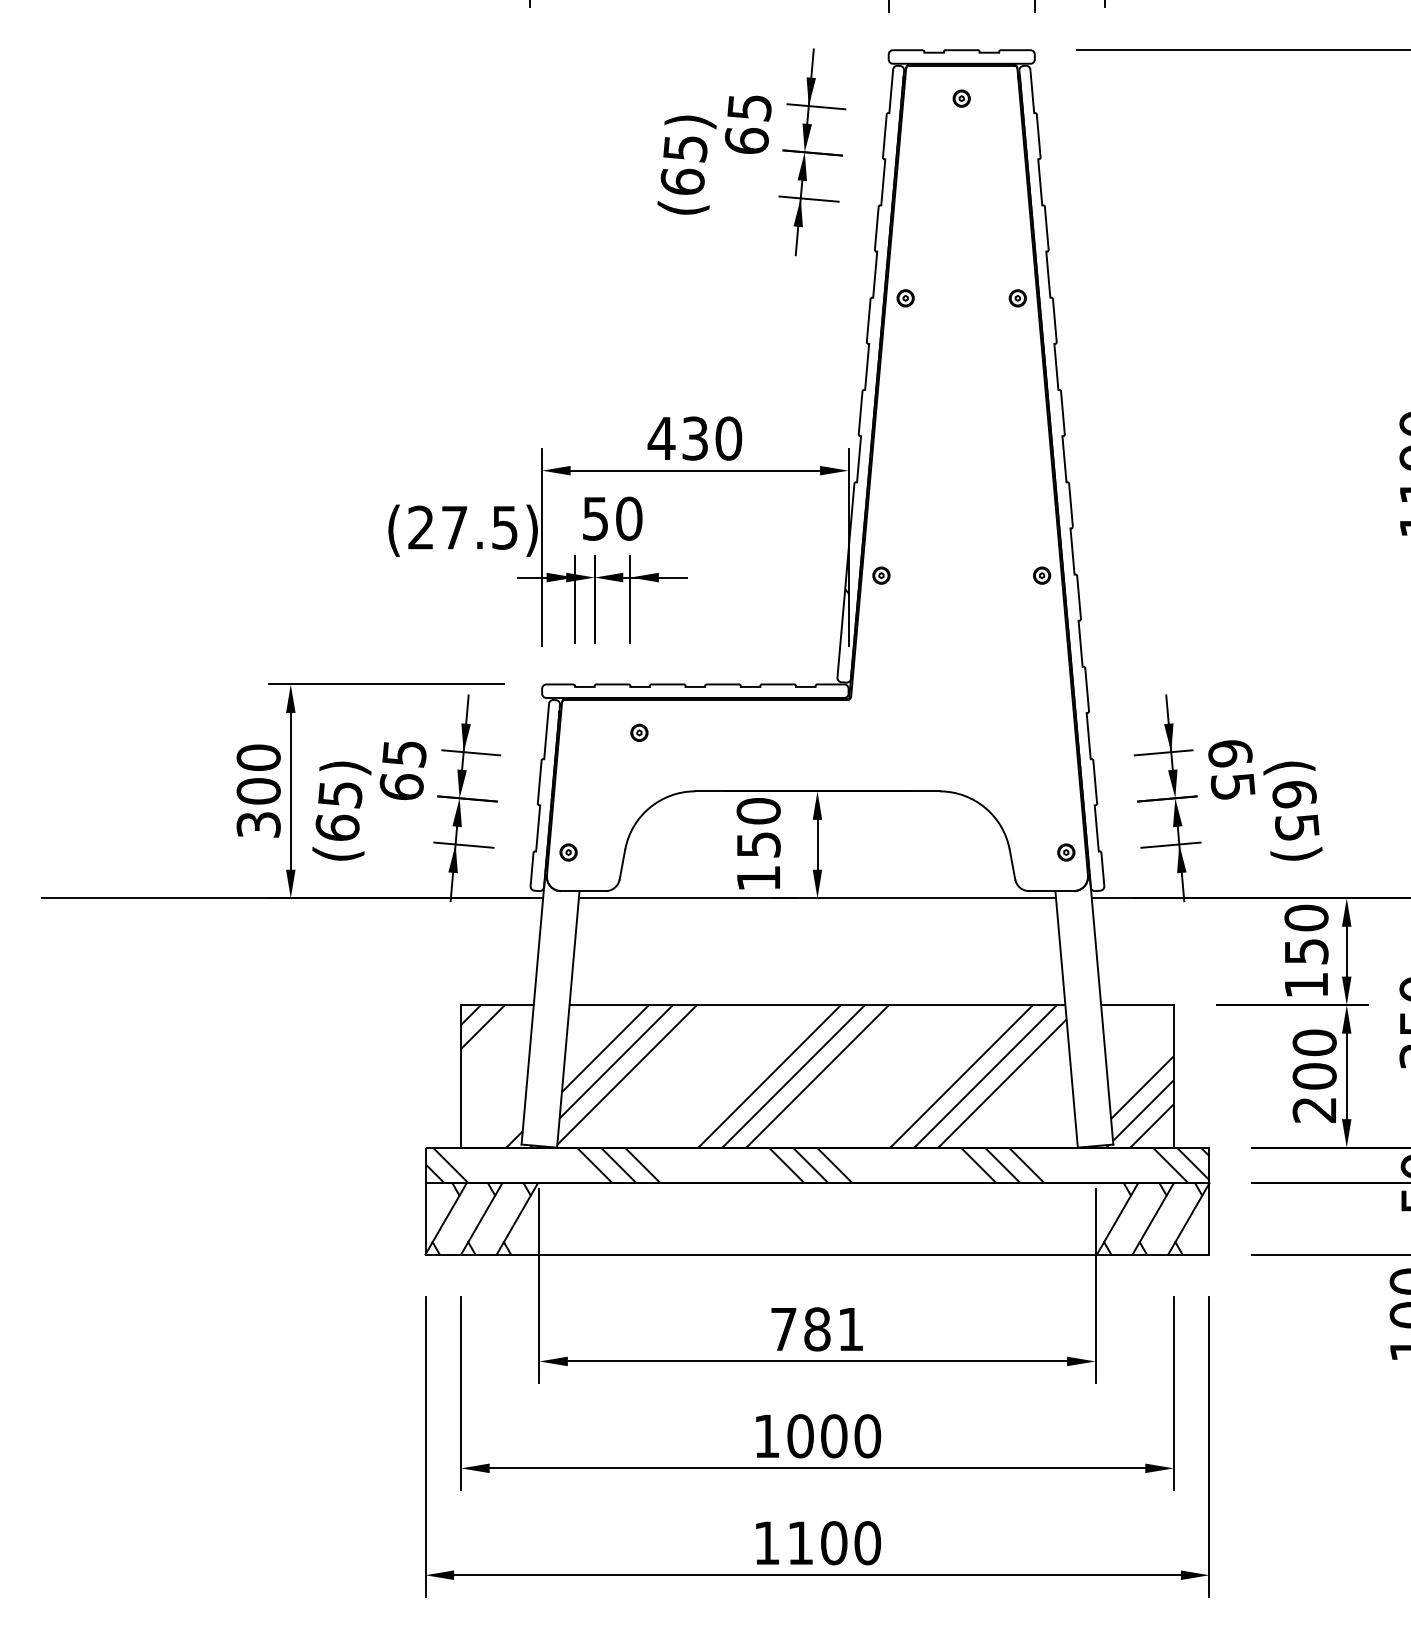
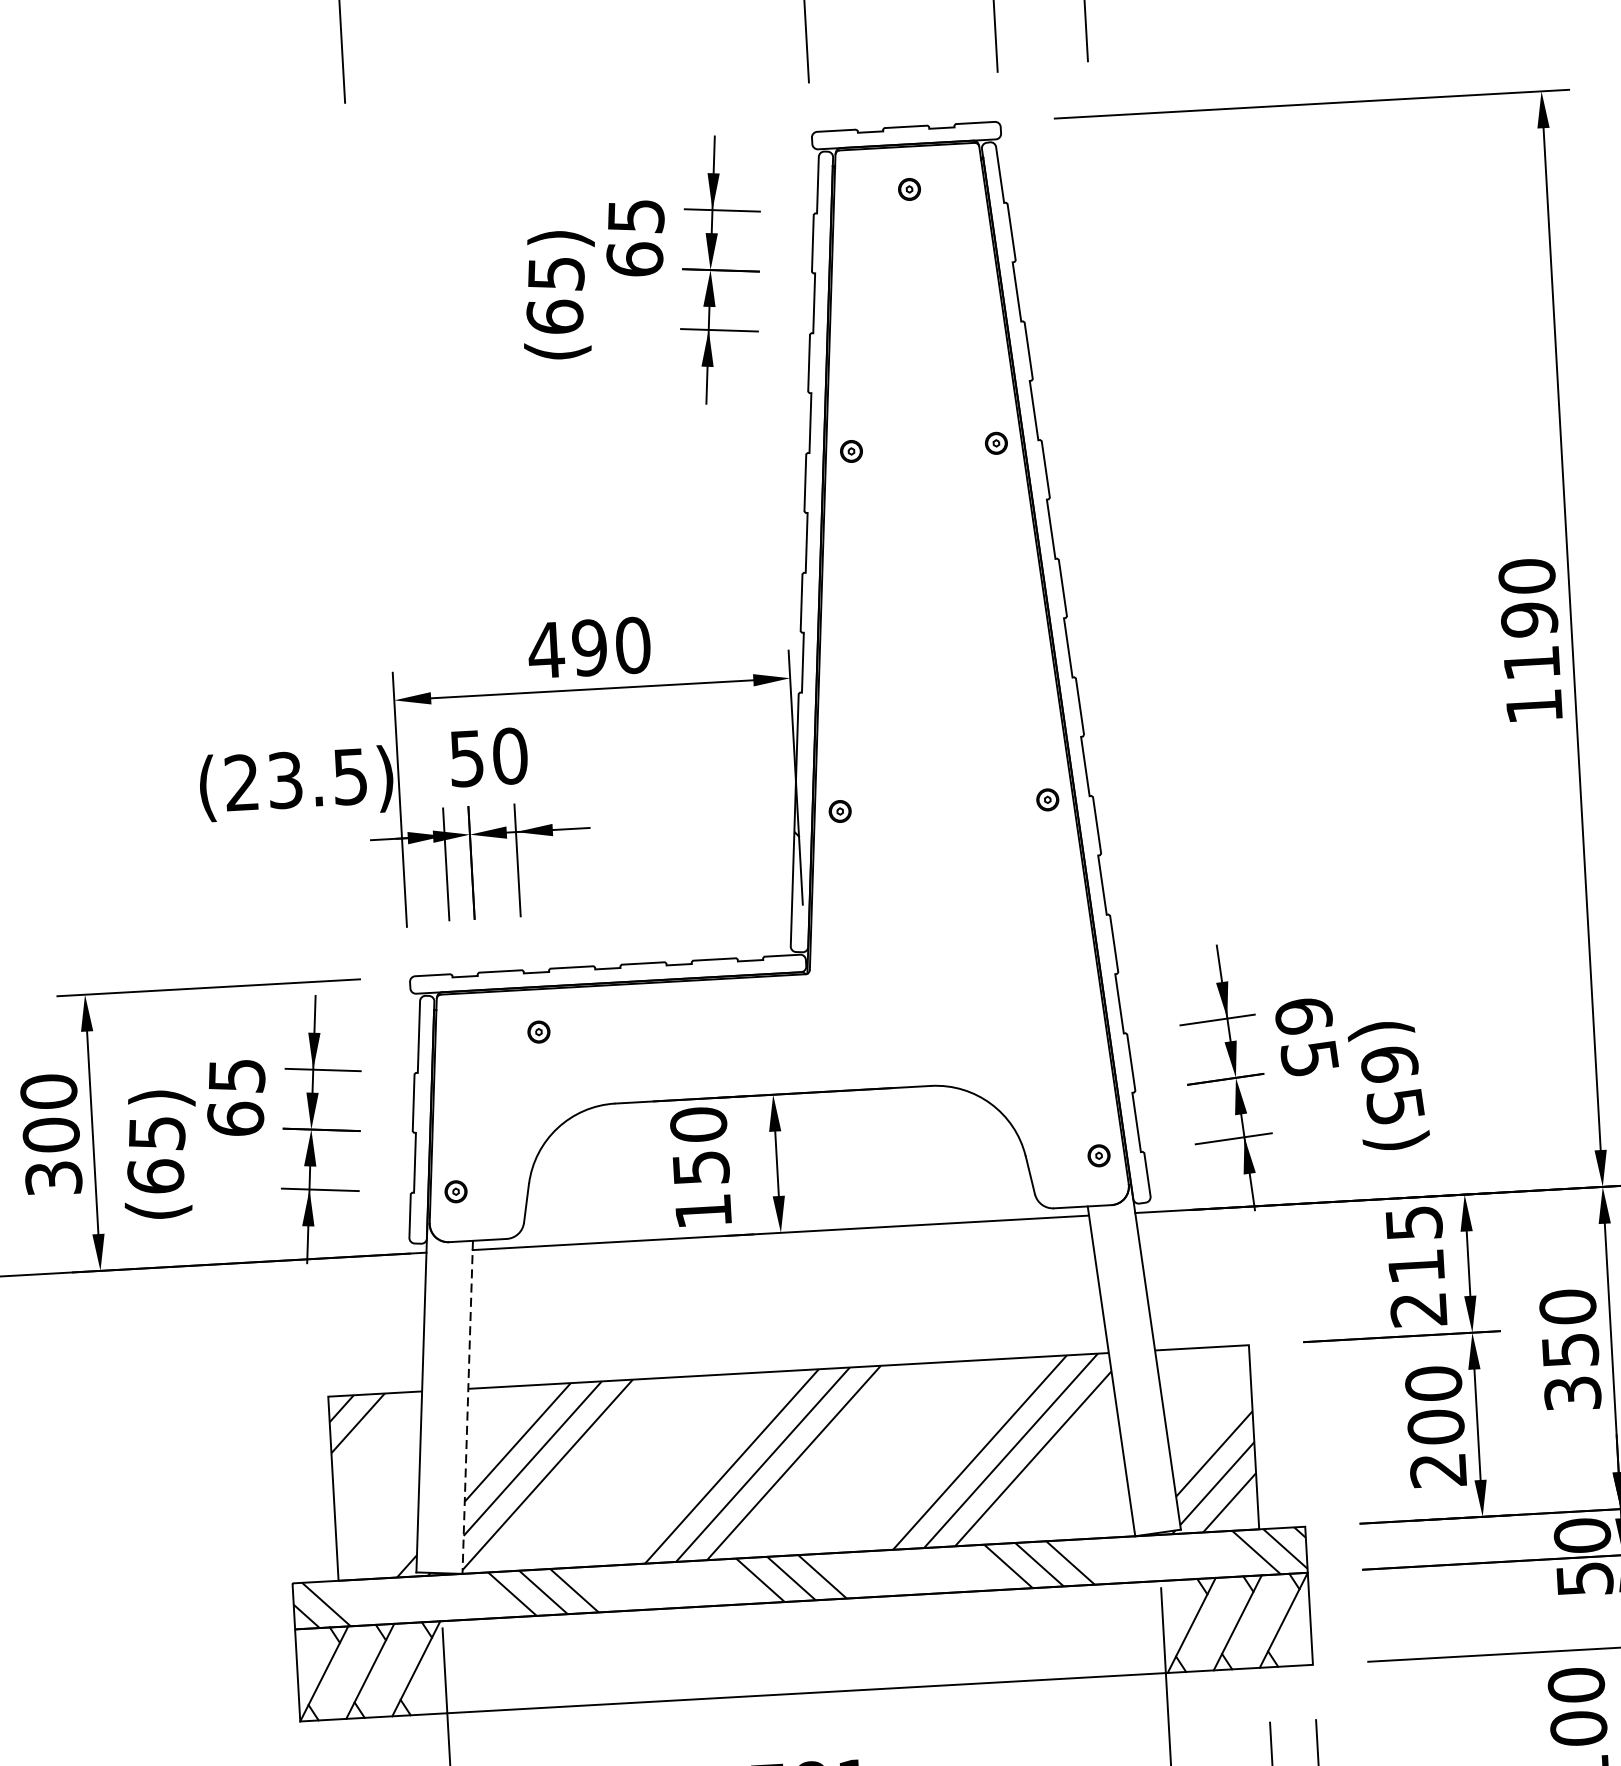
text: (695, 438) -> (590, 647), 430 -> 490
text: (454, 527) -> (285, 780), (27.5) -> (23.5)
text: (1306, 951) -> (1416, 1266), 150 -> 215
line: (568, 1019) -> (467, 1407), solid -> dashed

